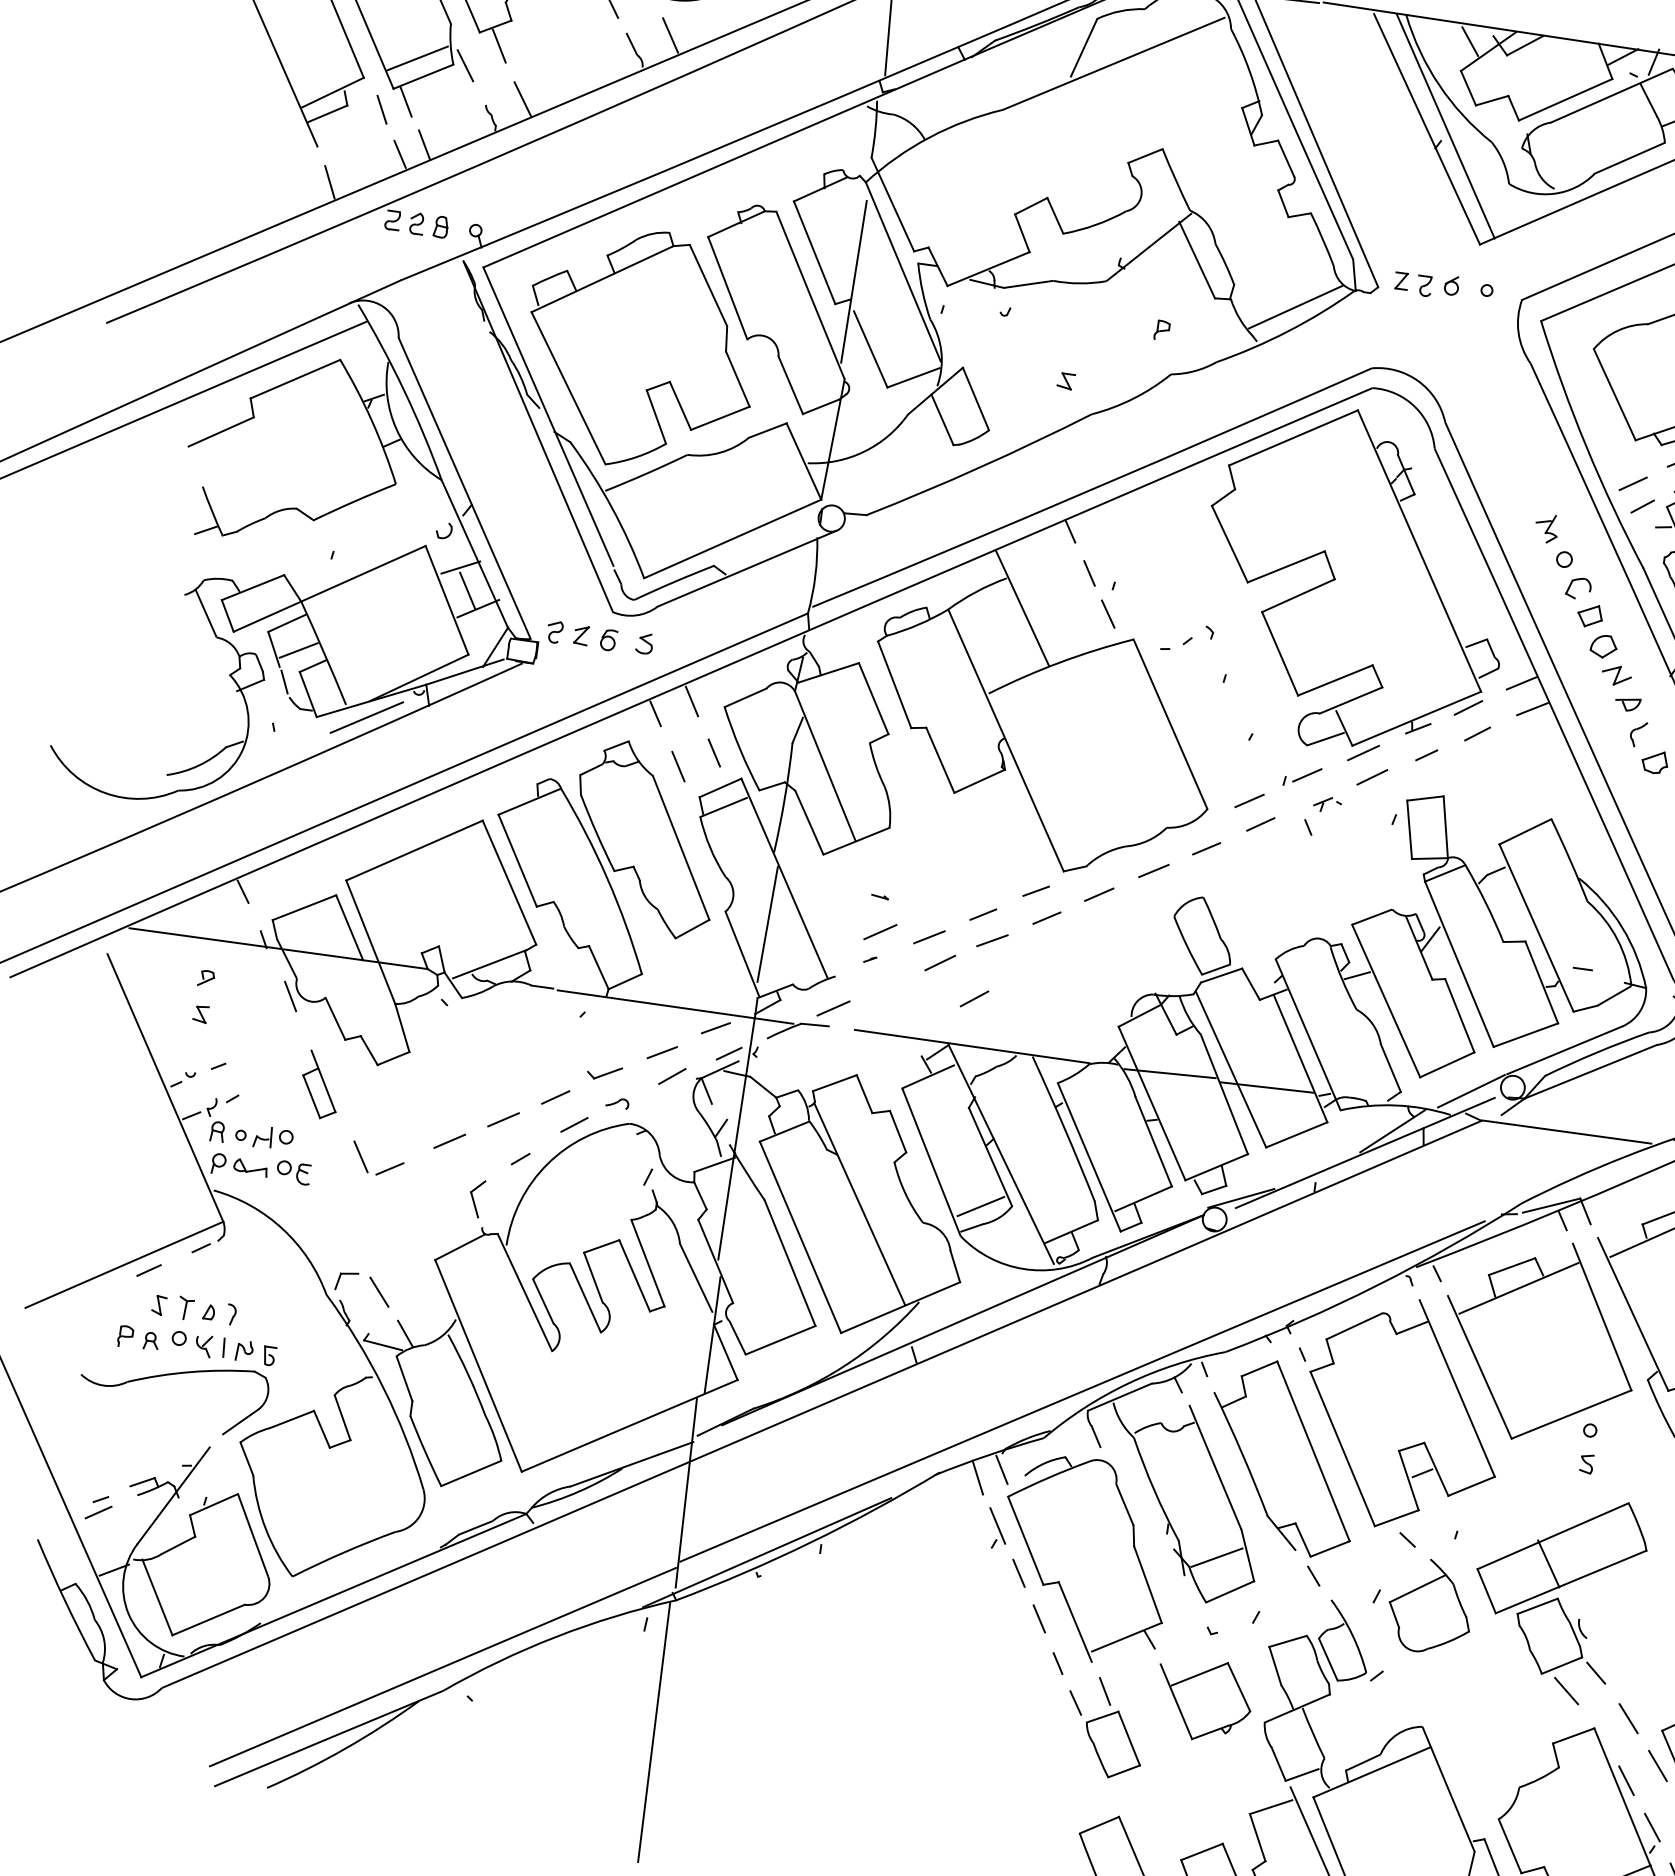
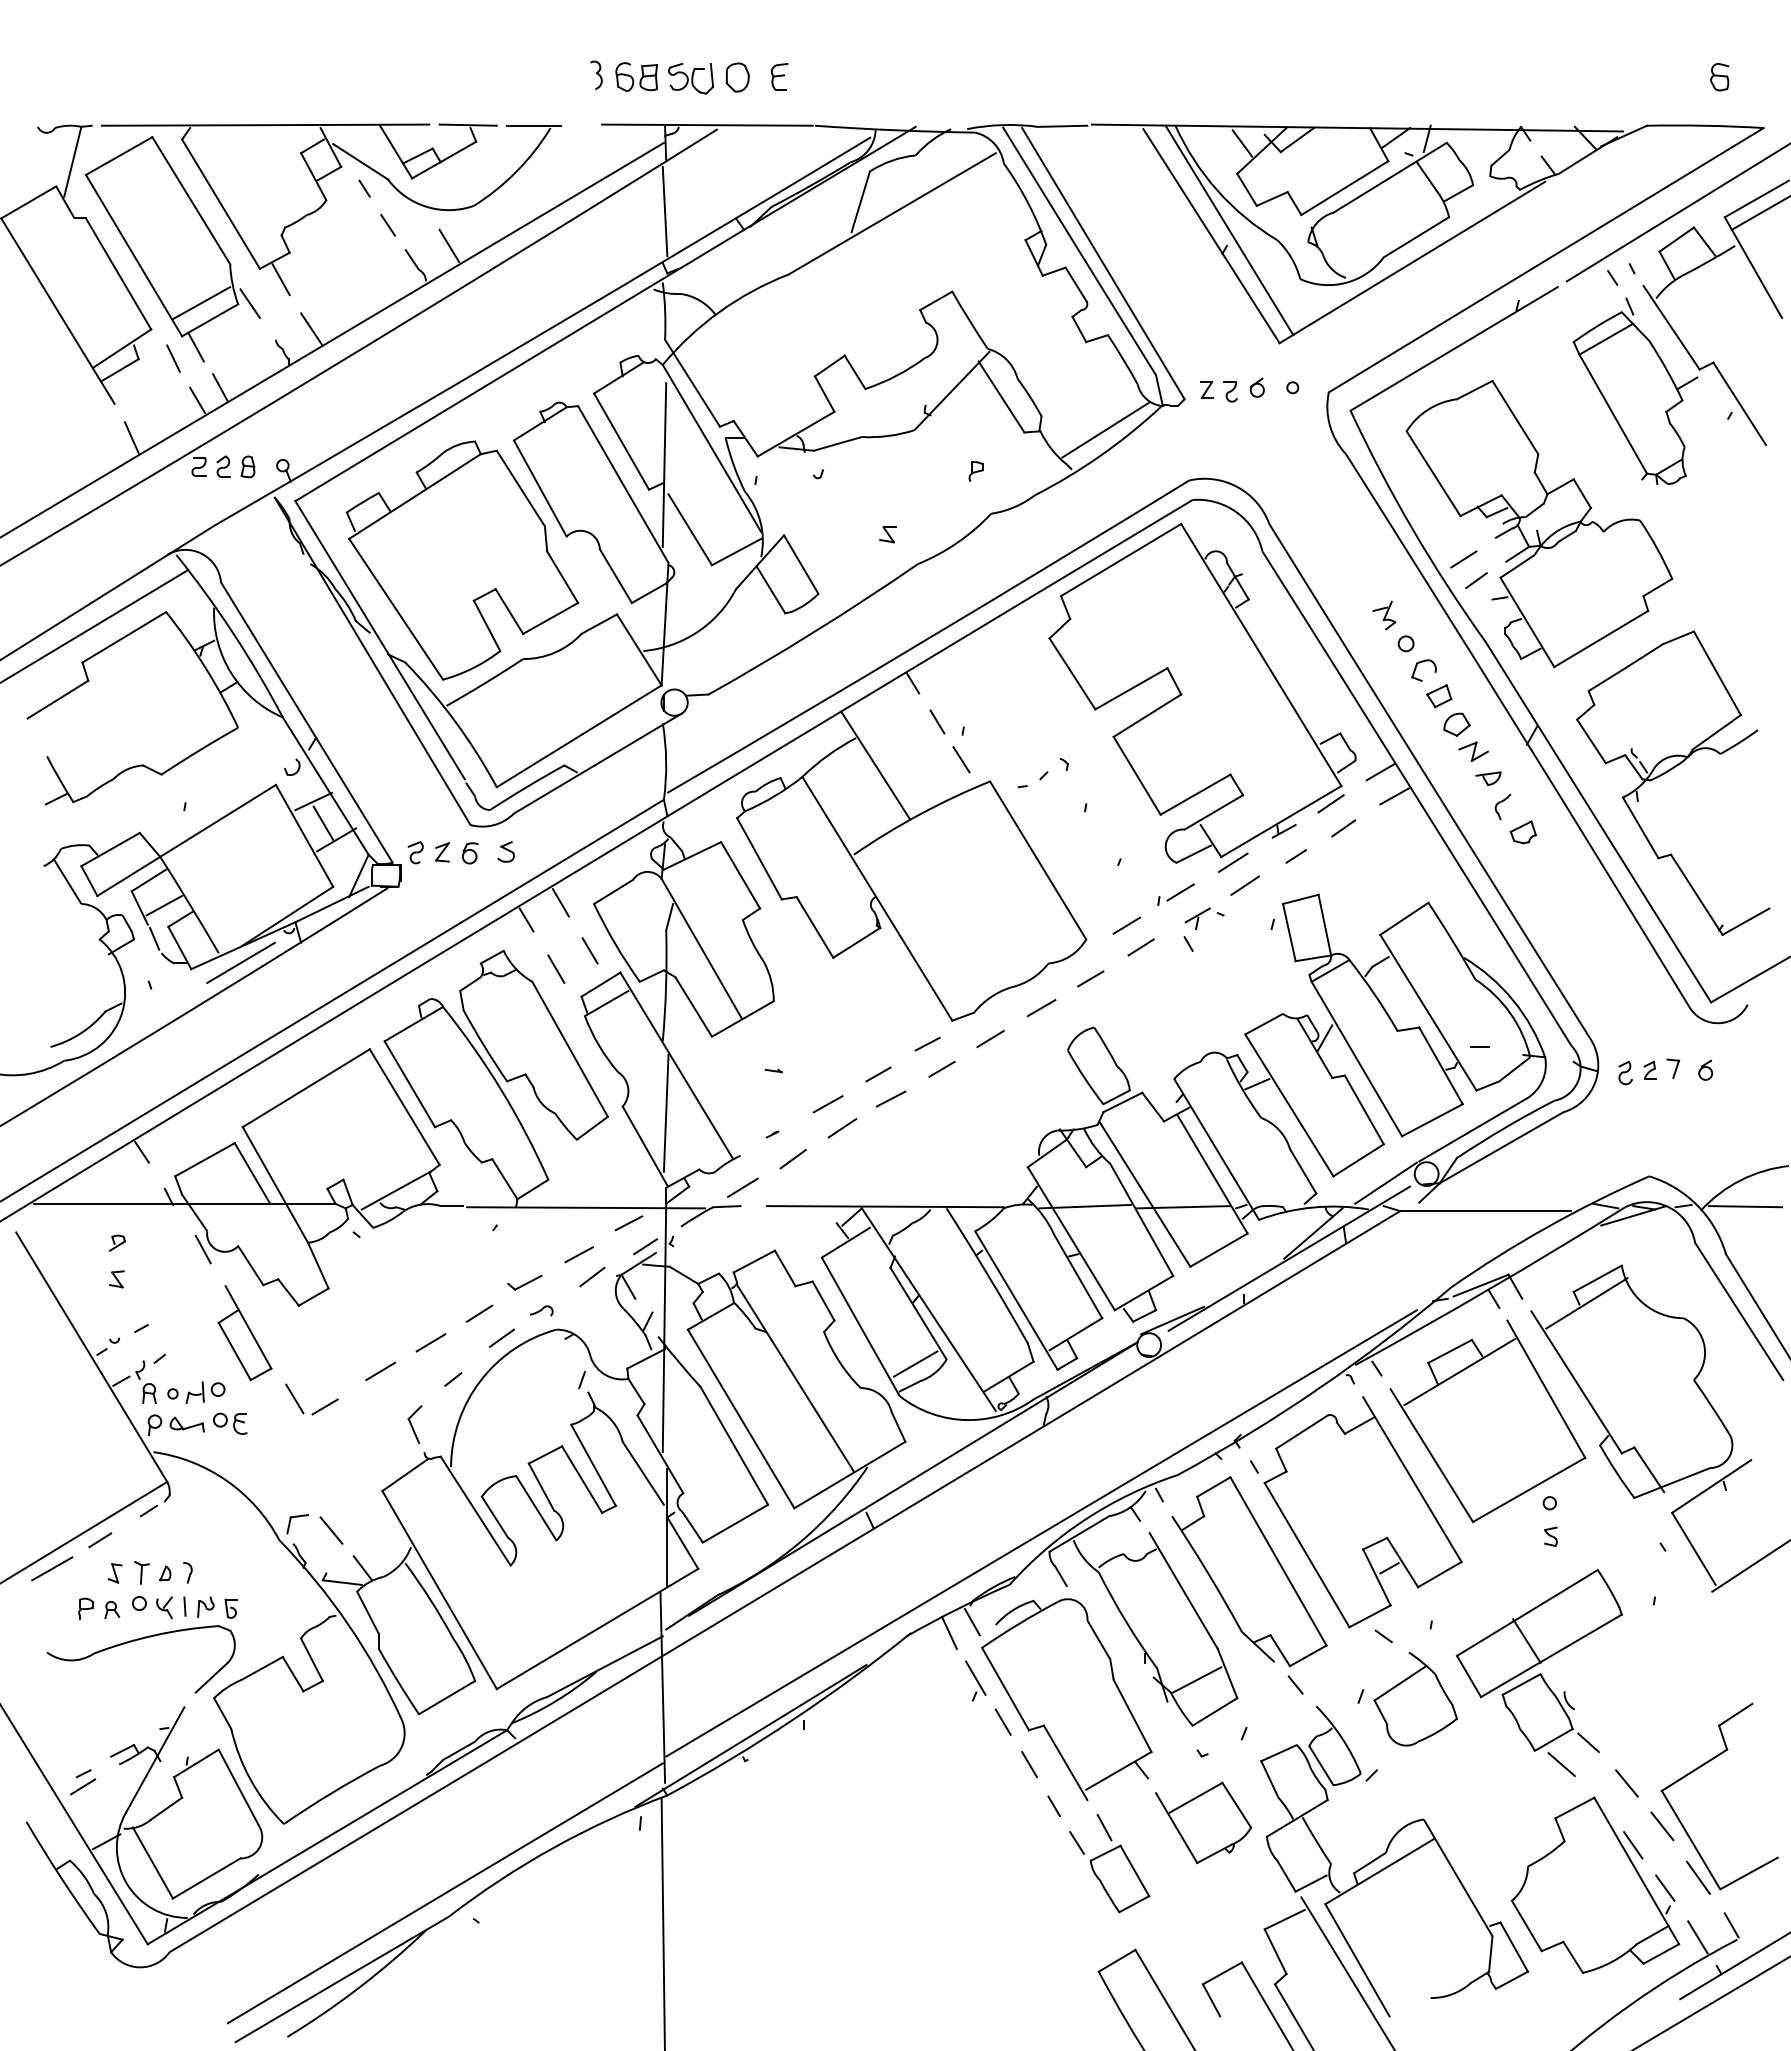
part: (1327, 804) -> (1204, 918), size x1.43
line: (880, 931) -> (778, 1105), removed
line: (973, 999) -> (792, 1159), moved
part: (320, 1085) -> (244, 1333), size x1.43
line: (97, 1292) -> (52, 1568), added

